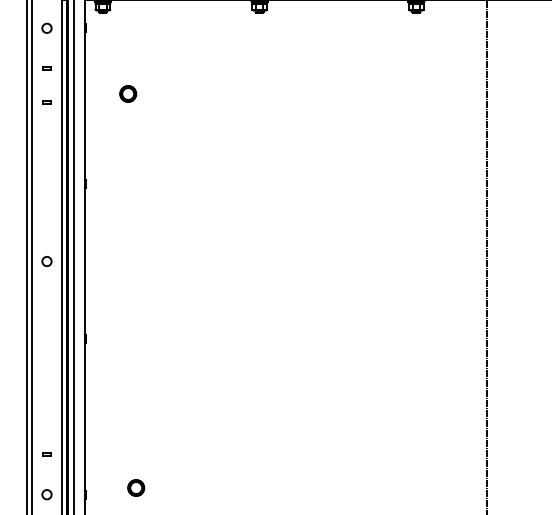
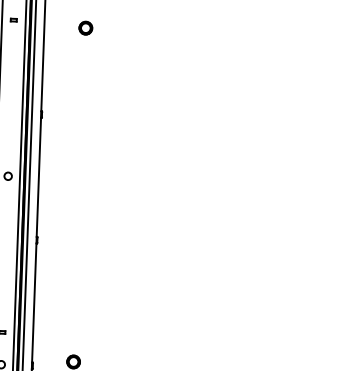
part: (128, 93) -> (86, 27), moved
part: (46, 102) -> (12, 47), removed

